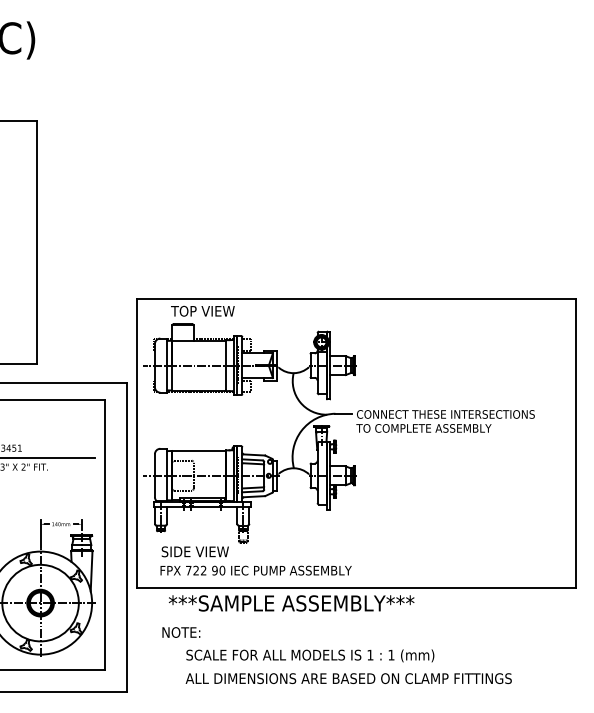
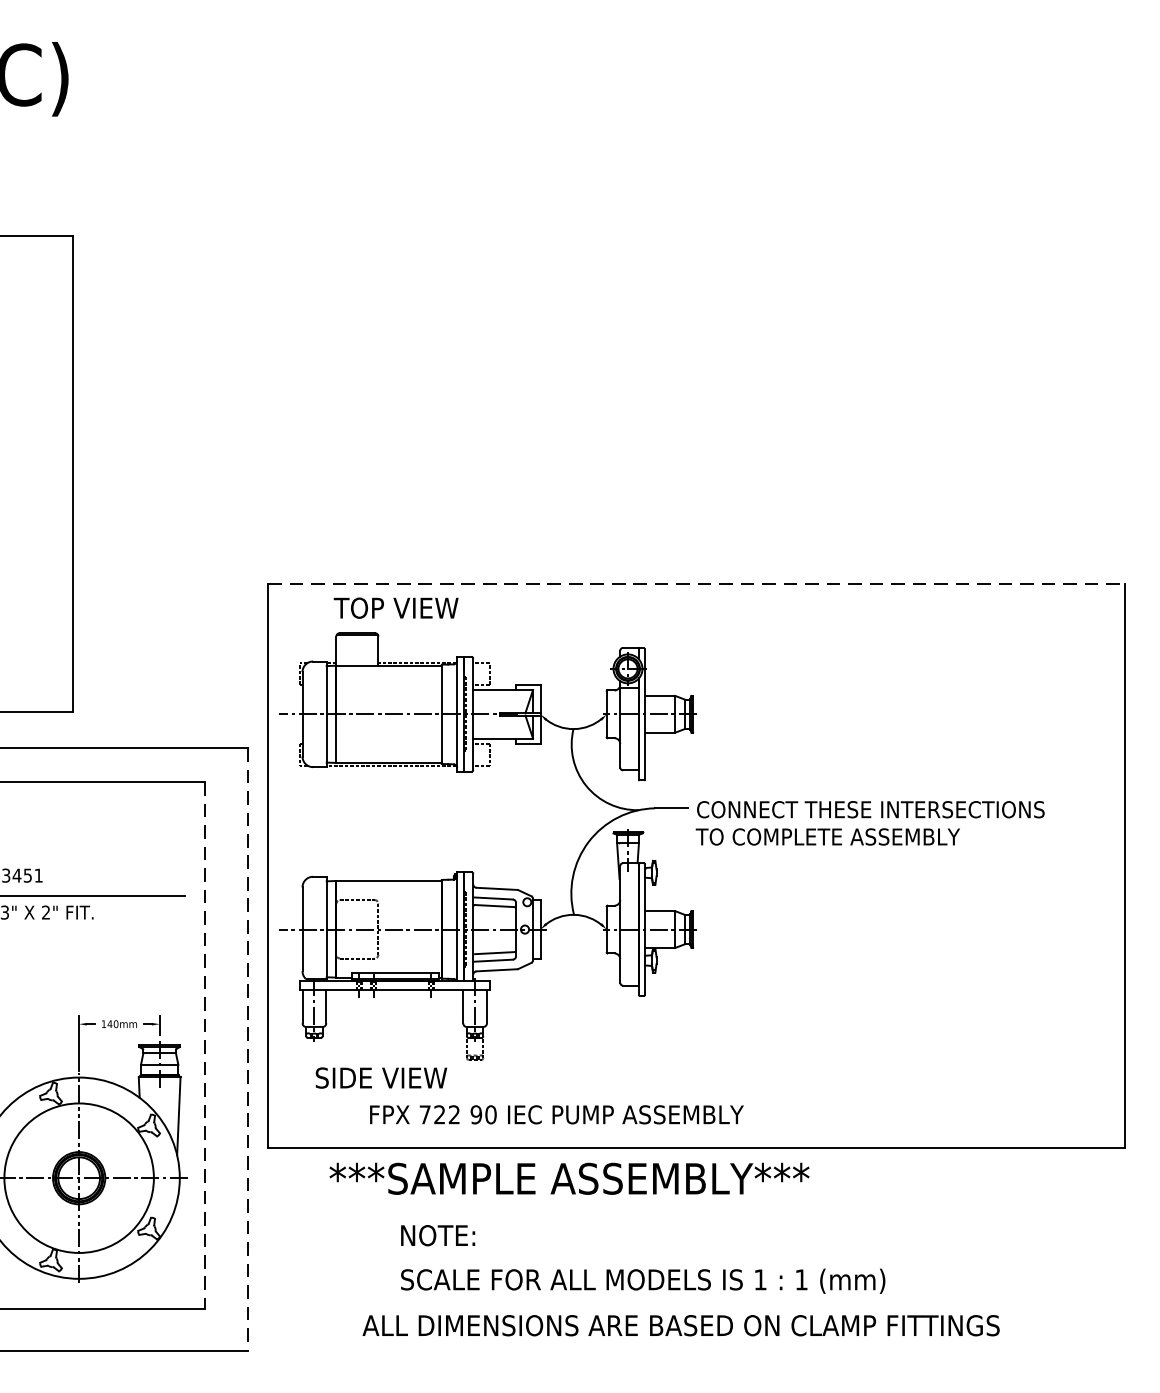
line: (357, 299) -> (698, 585), solid -> dashed
line: (104, 535) -> (204, 1046), solid -> dashed
line: (127, 537) -> (248, 1050), solid -> dashed
text: (255, 570) -> (555, 1114), moved
text: (181, 632) -> (438, 1235), moved
text: (310, 655) -> (643, 1280), moved

